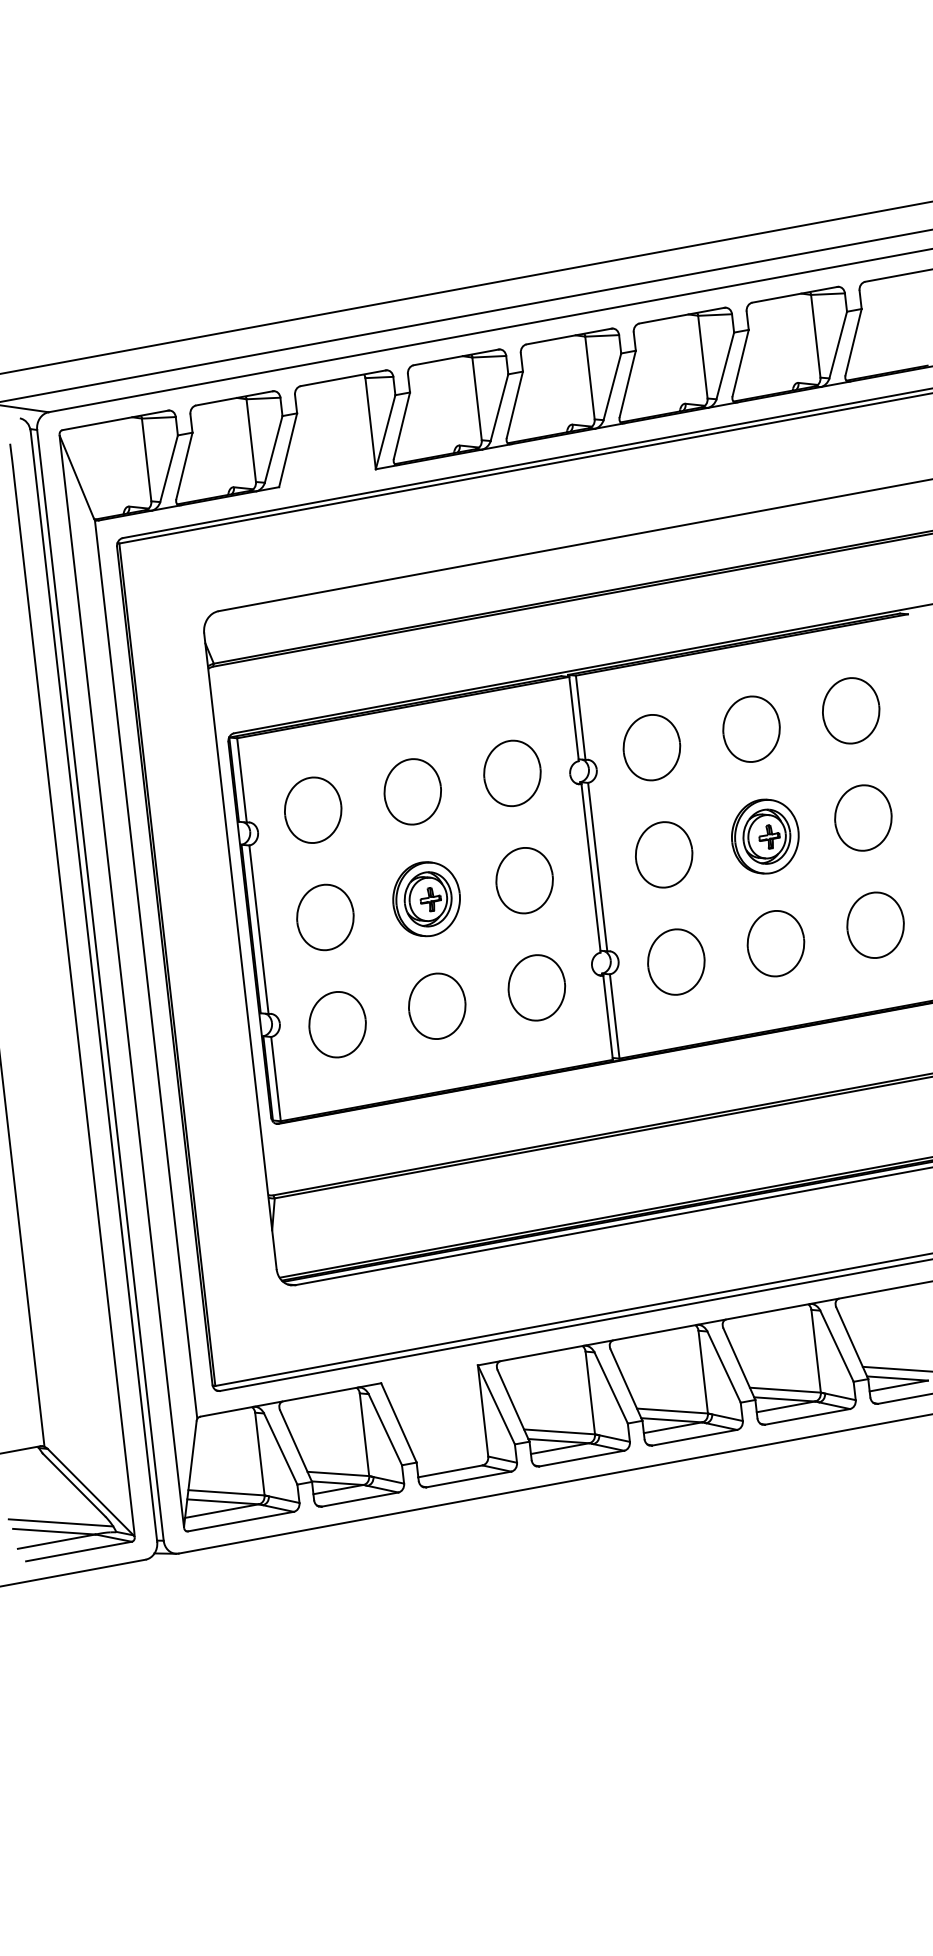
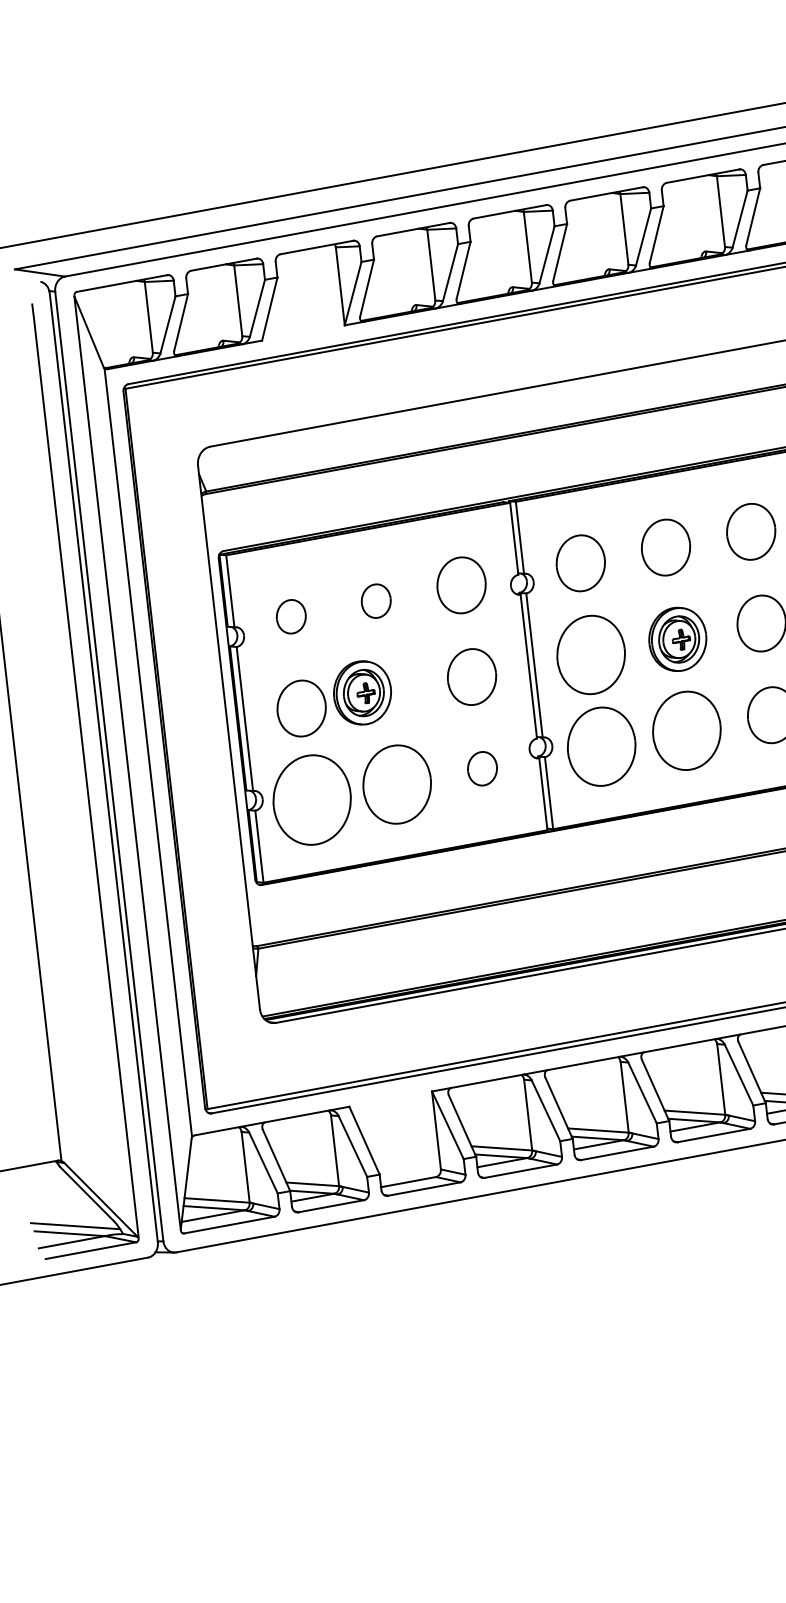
part: (412, 791) -> (376, 600), size x0.6
part: (313, 809) -> (291, 616), size x0.6
part: (664, 854) -> (591, 654), size x1.4
part: (426, 899) -> (362, 693), moved
part: (775, 943) -> (686, 730), size x1.4
part: (676, 961) -> (601, 746), size x1.4
part: (536, 987) -> (482, 768), size x0.6
part: (437, 1005) -> (397, 783), size x1.4
part: (337, 1024) -> (312, 800), size x1.6

